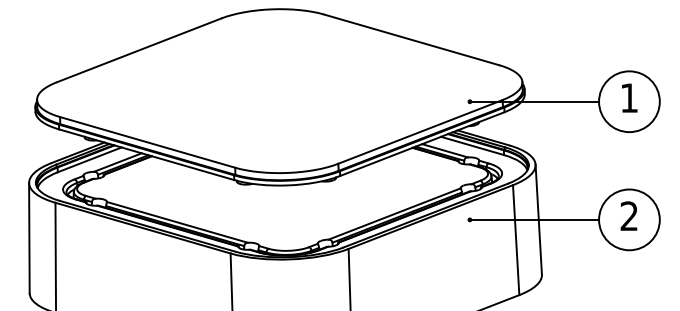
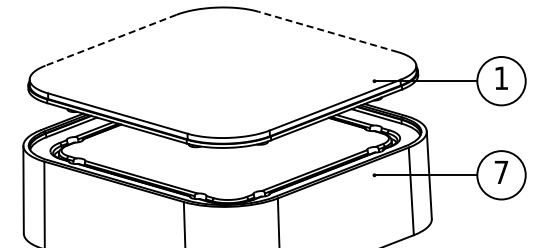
line: (412, 39) -> (328, 31), solid -> dashed
line: (138, 50) -> (110, 40), solid -> dashed
text: (629, 215) -> (501, 171), 2 -> 7

